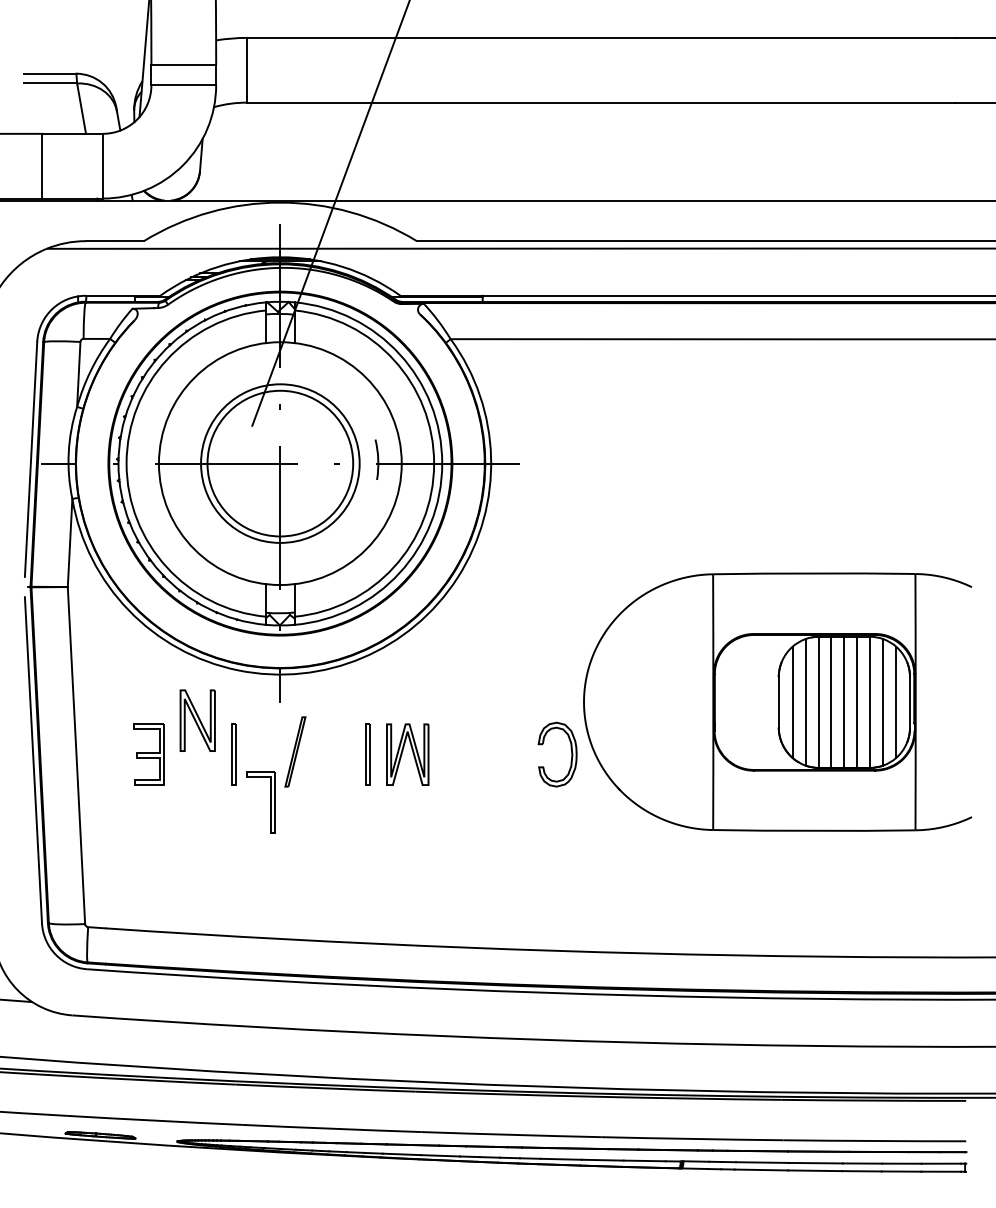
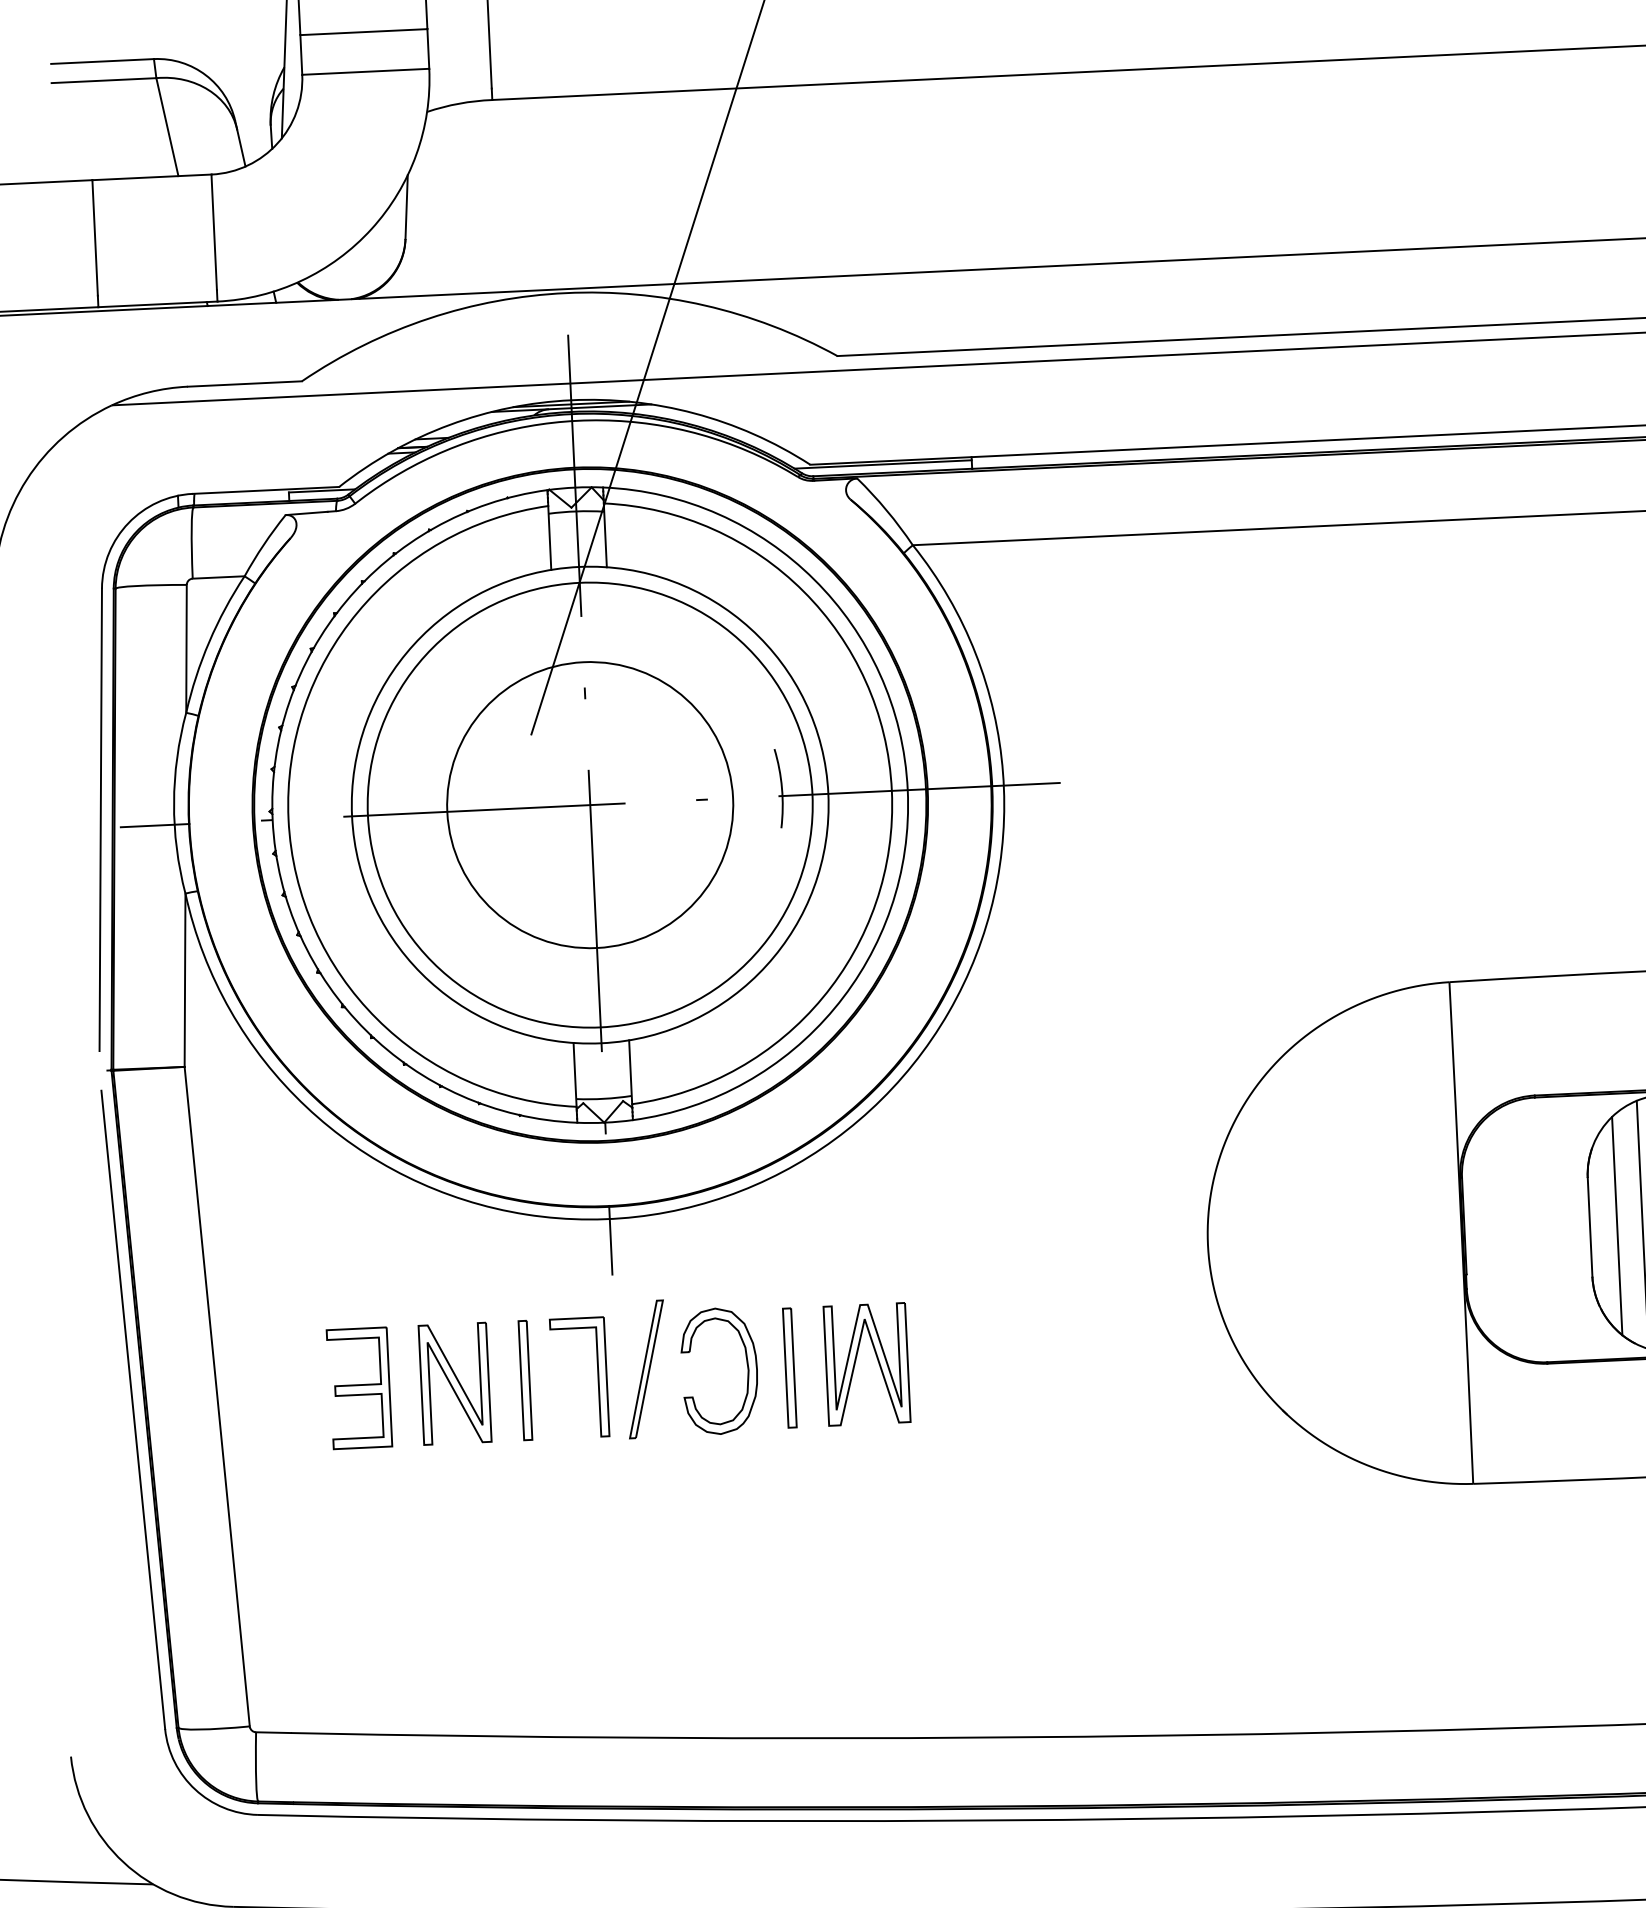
circle: (280, 463) -> (590, 804), size x1.43
part: (197, 720) -> (454, 1383), moved
part: (571, 754) -> (746, 1369), moved
part: (270, 802) -> (597, 1376), moved

